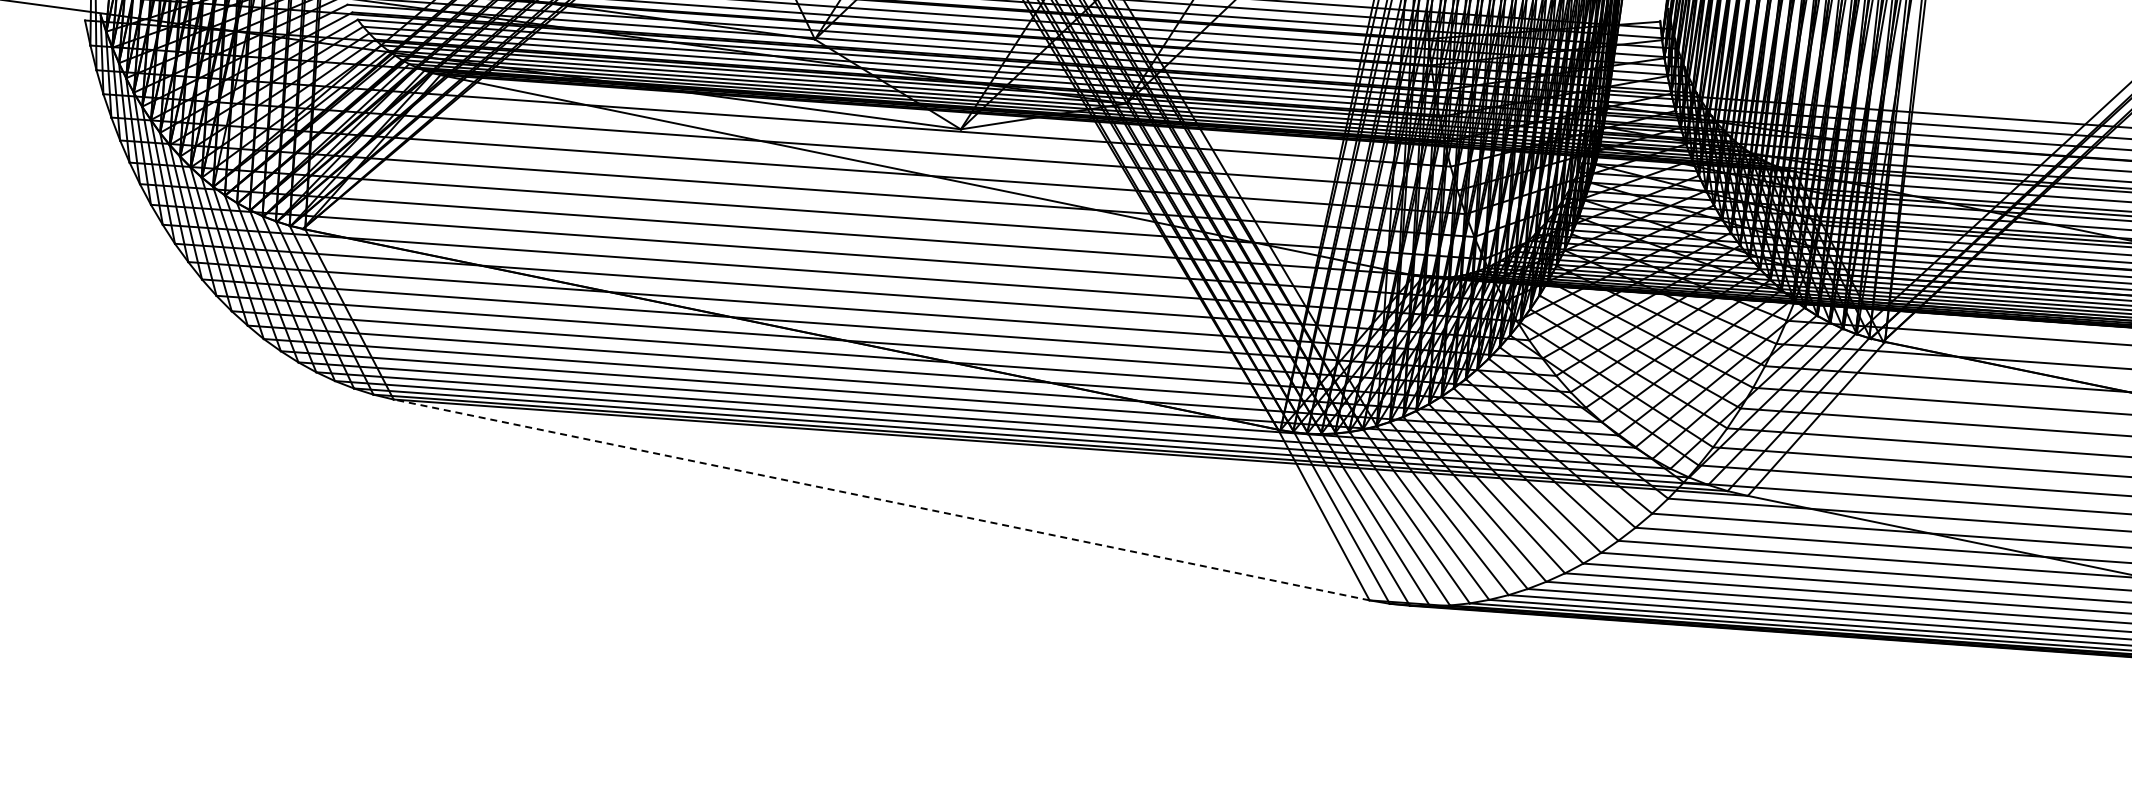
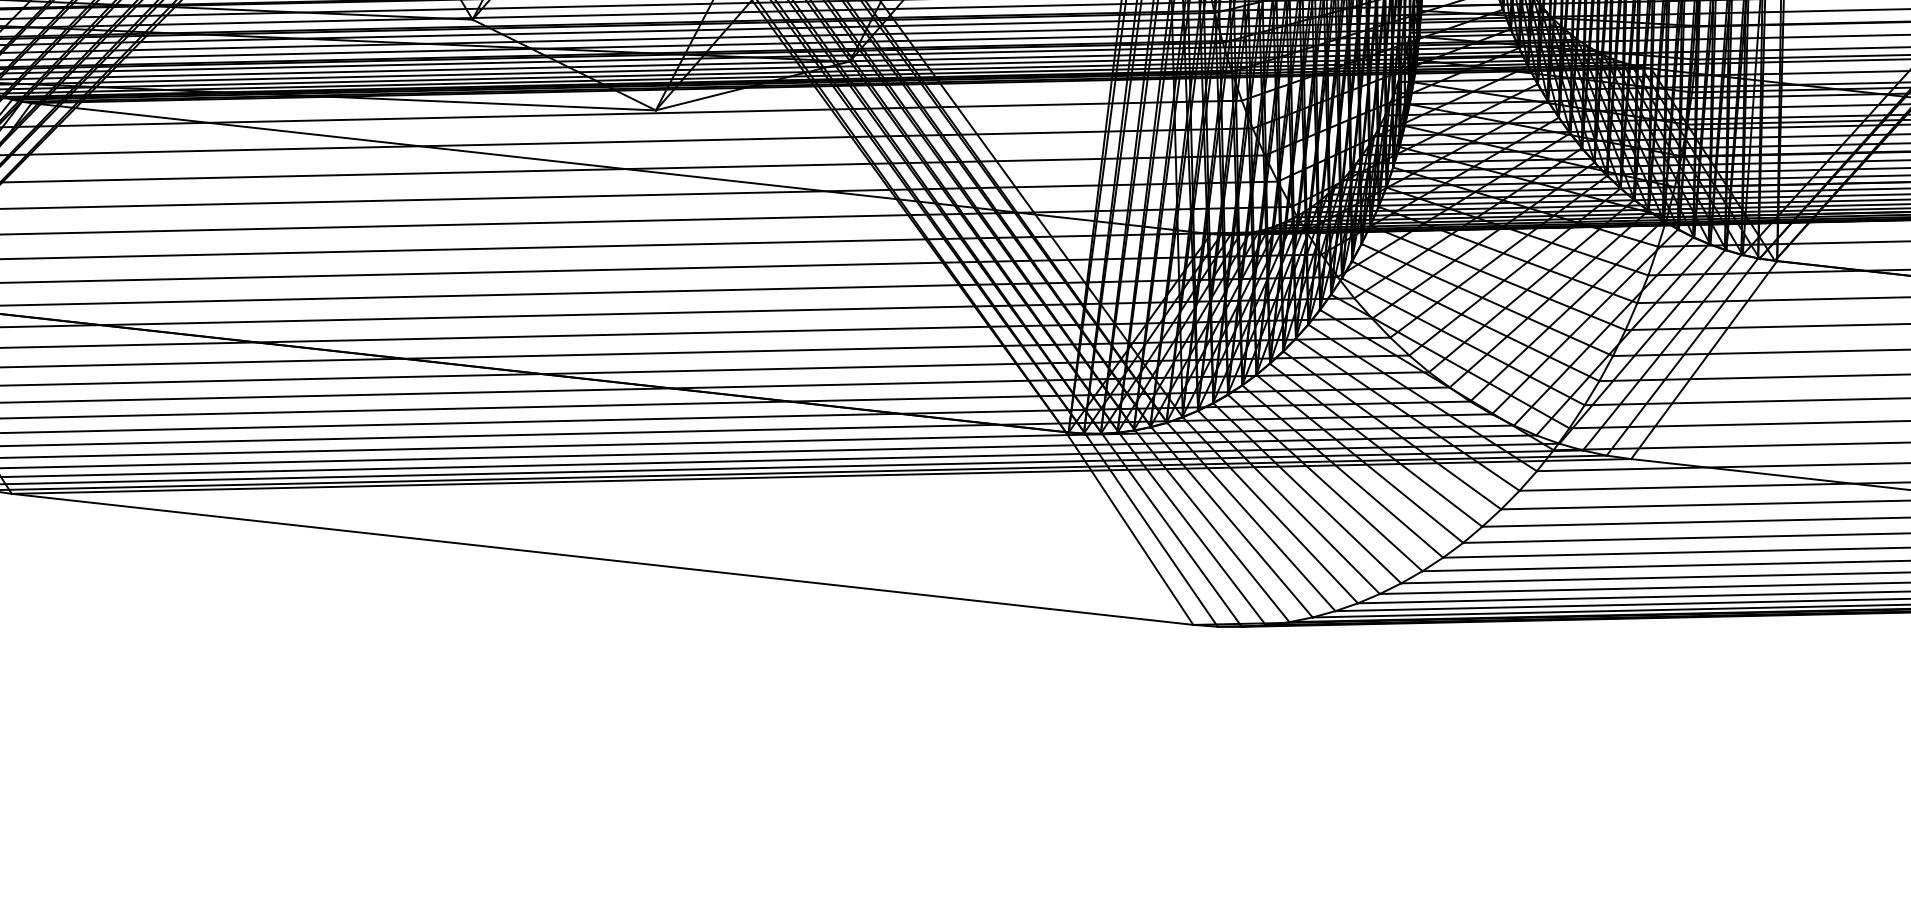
line: (881, 499) -> (602, 558), dashed -> solid

